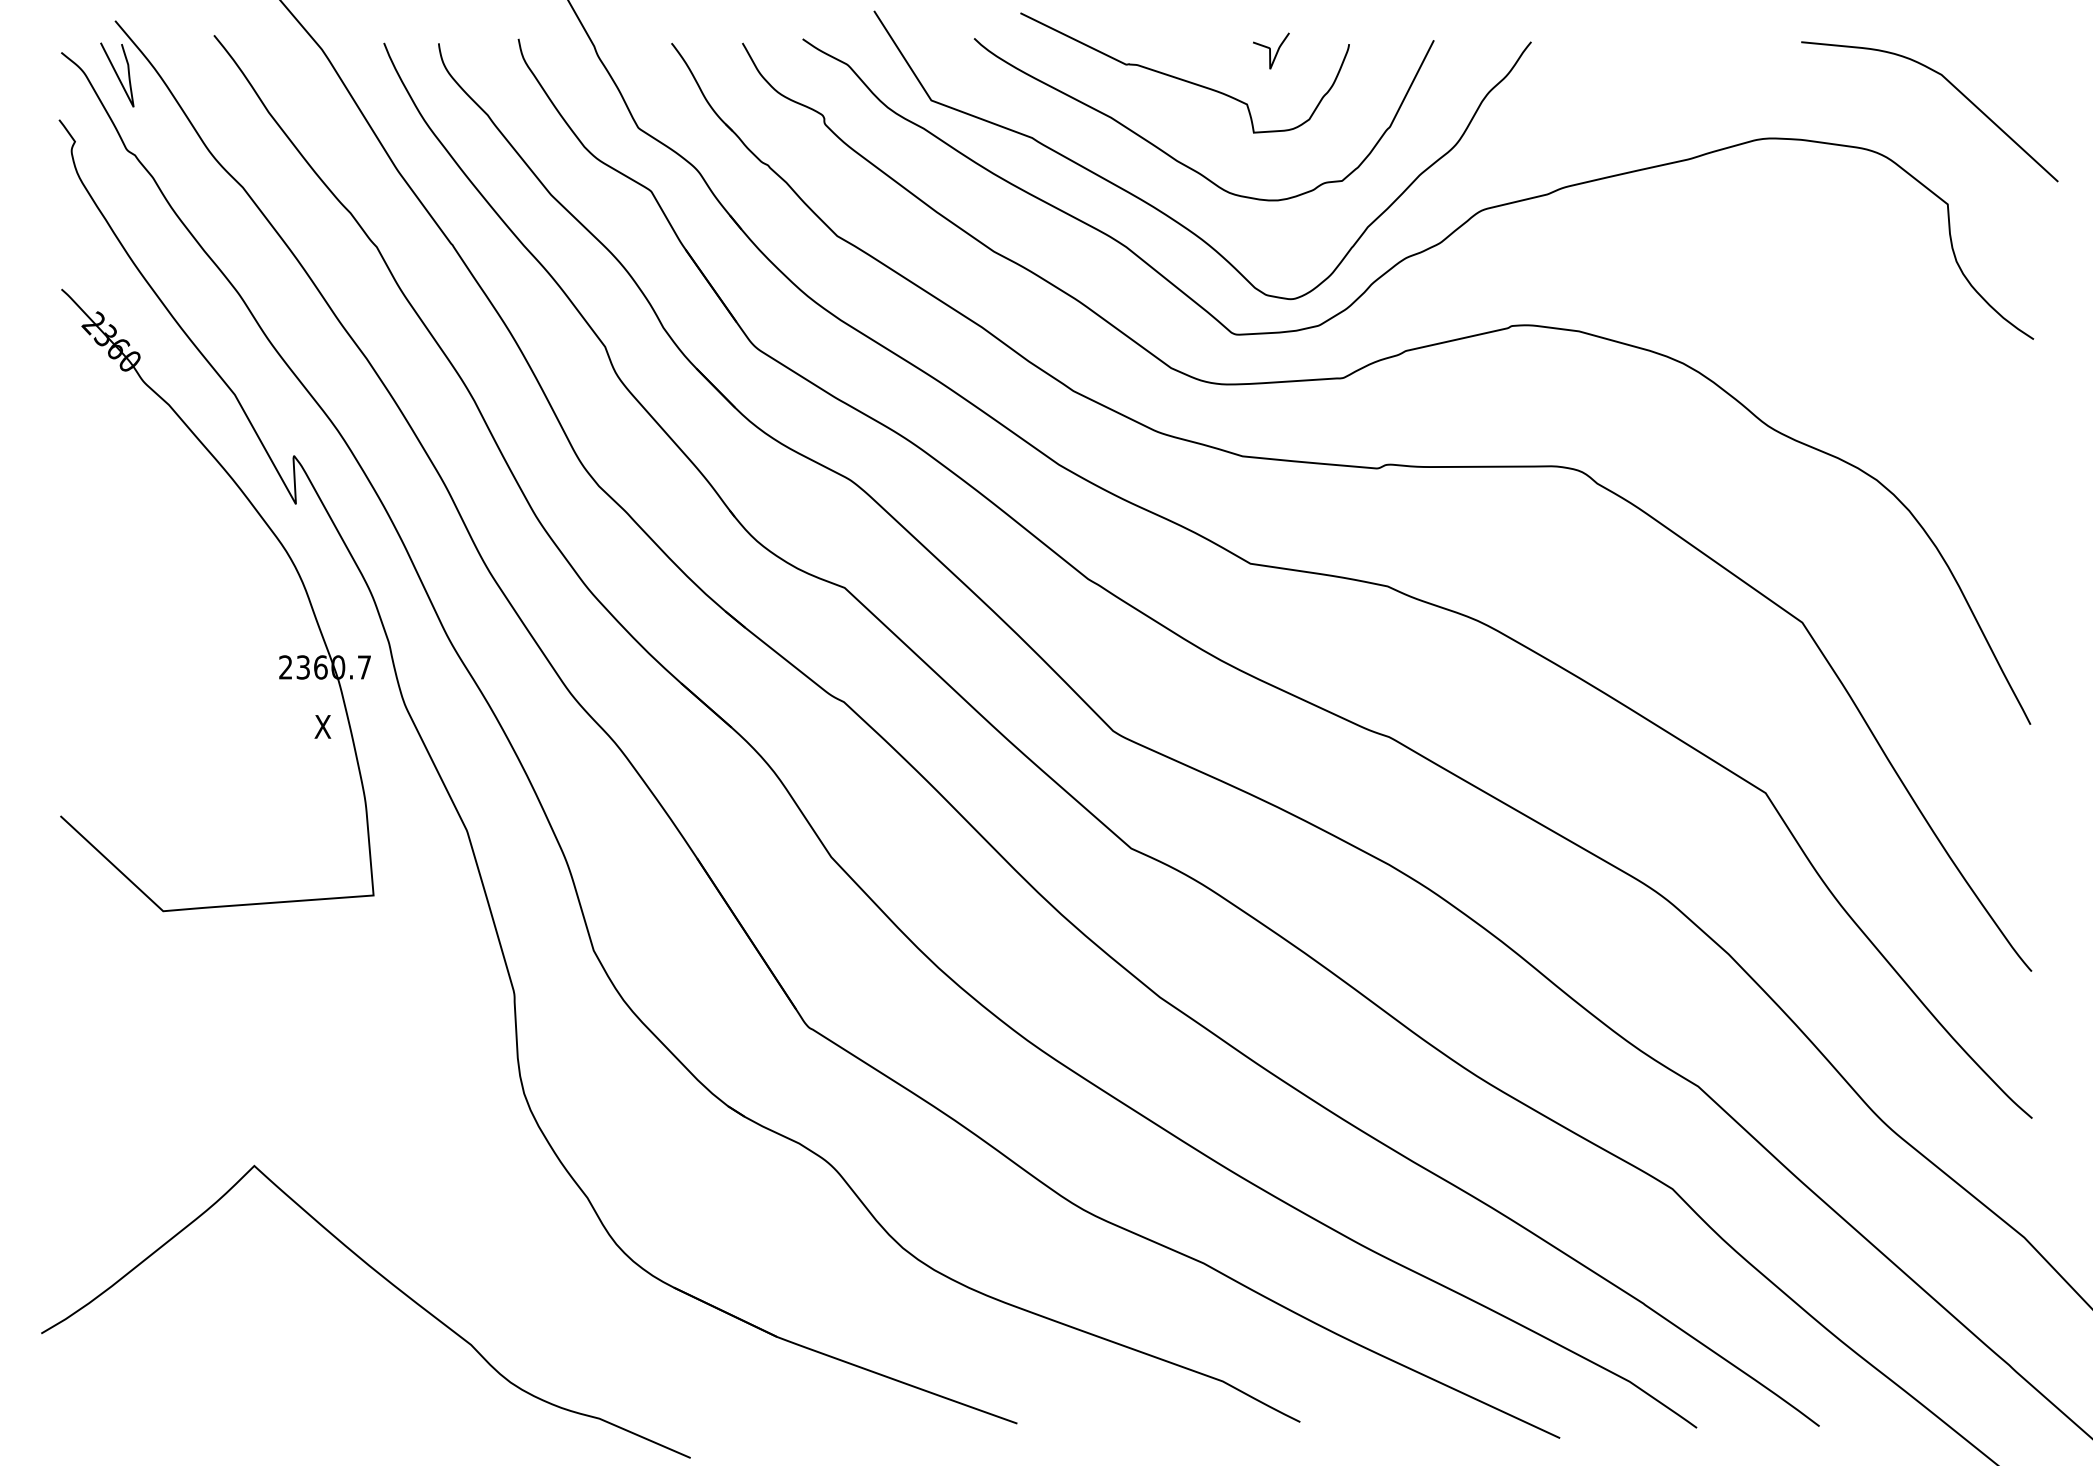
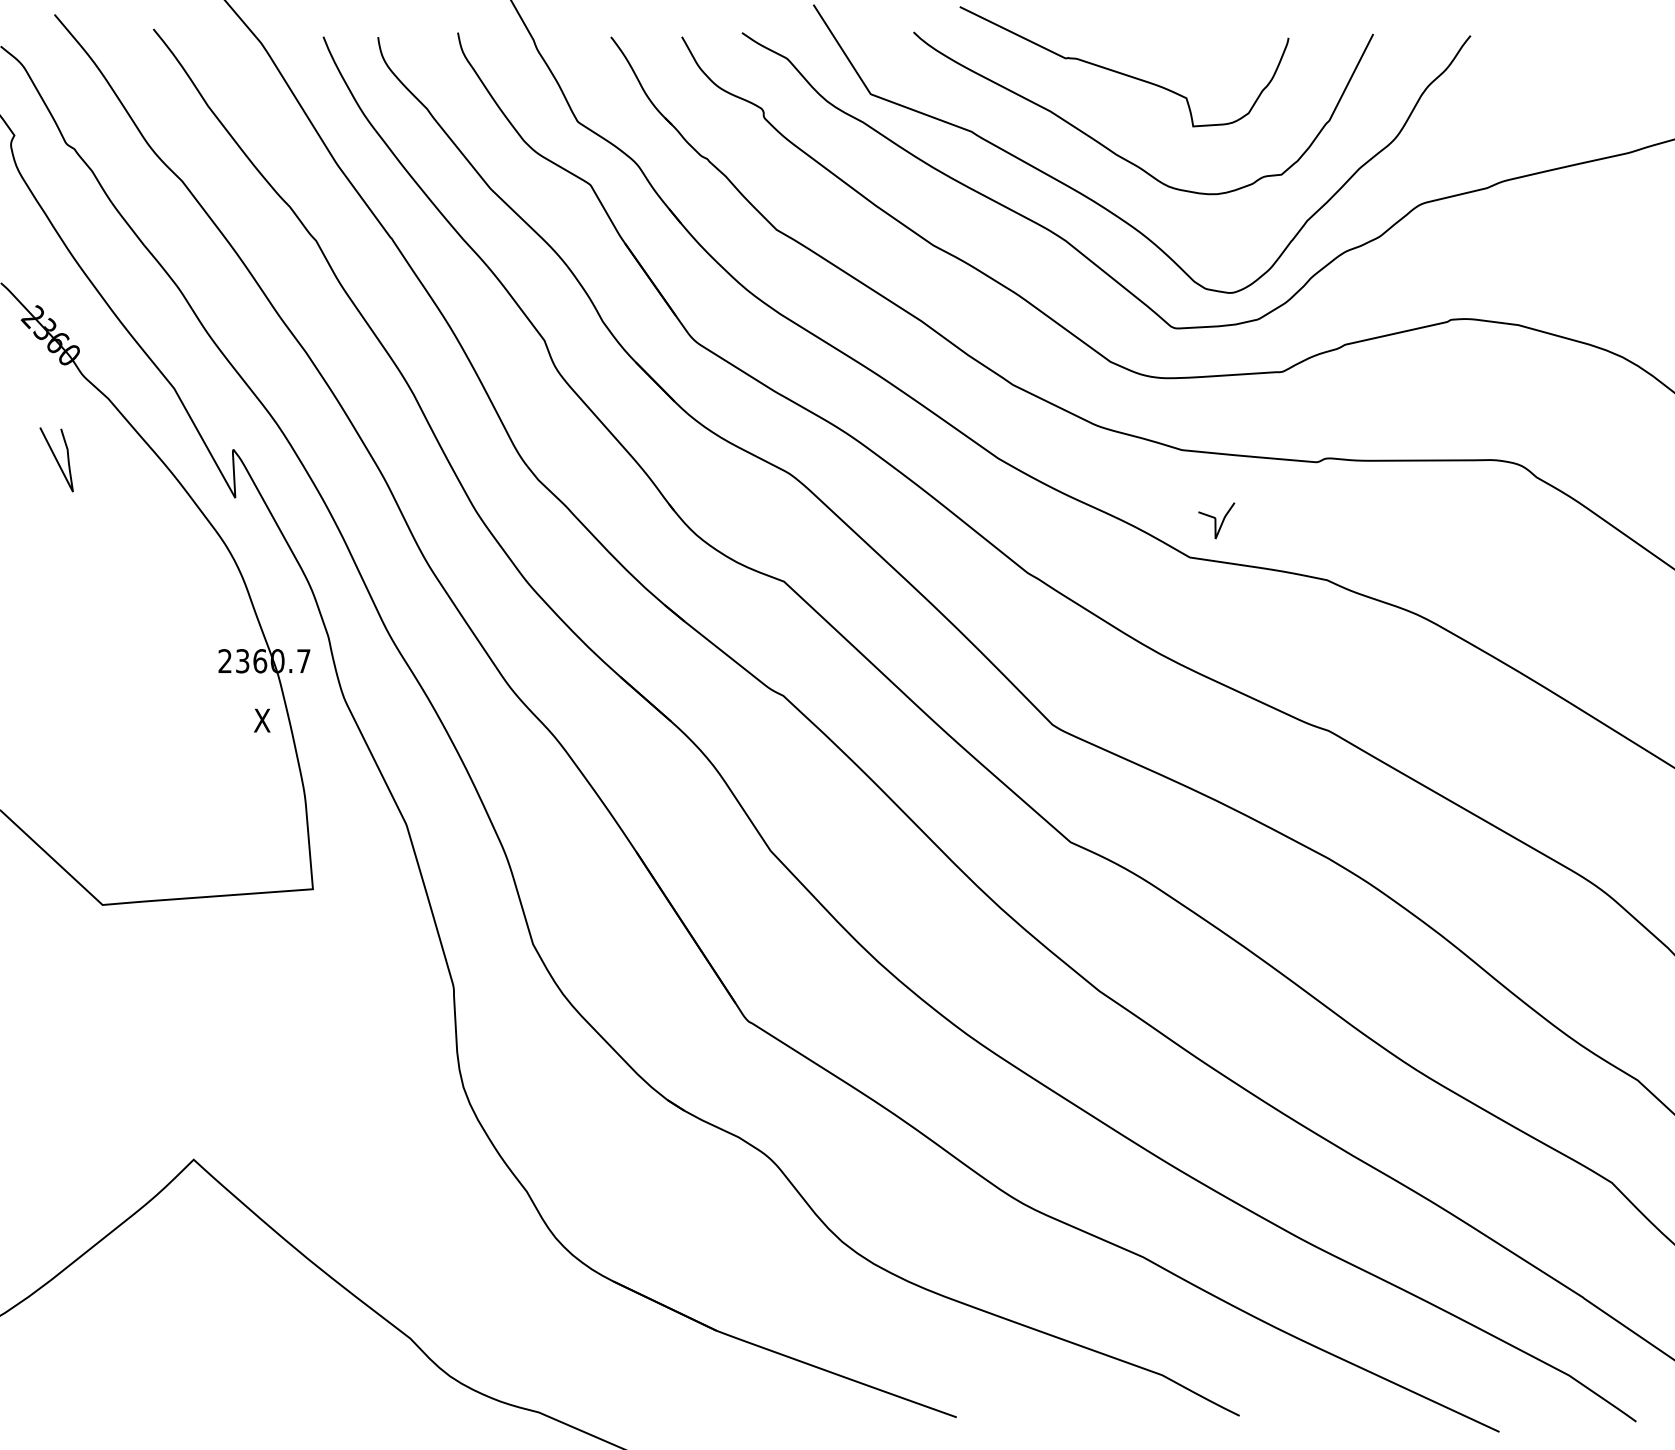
curve: (1270, 50) -> (1215, 520), moved
curve: (117, 74) -> (56, 459), moved

